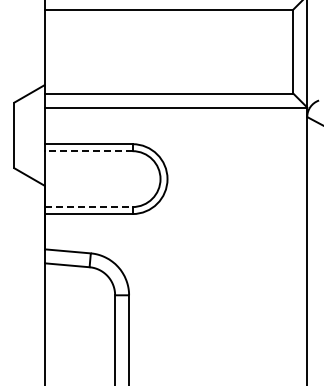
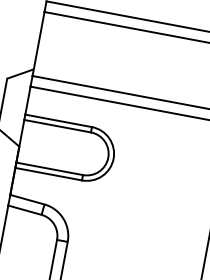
line: (88, 151) -> (57, 126), dashed -> solid
line: (88, 207) -> (49, 169), dashed -> solid

